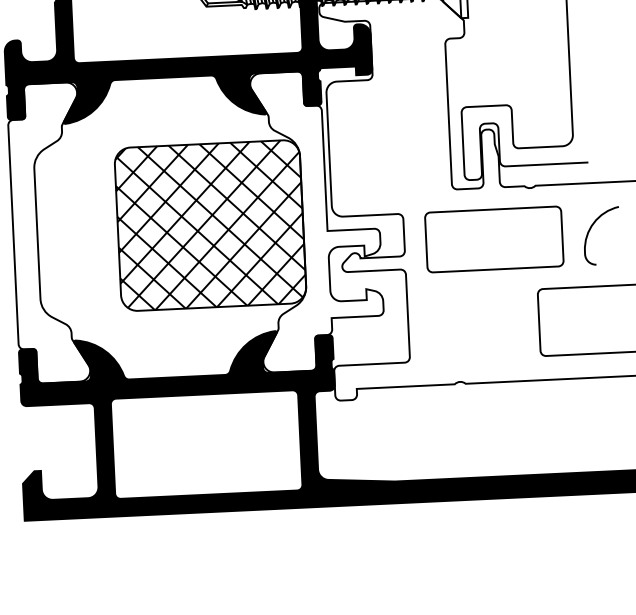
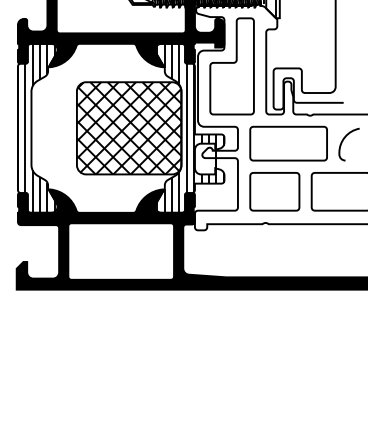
part: (386, 107) -> (231, 66), added
hatch: (319, 219) -> (190, 127), added
hatch: (44, 231) -> (35, 127), added
part: (473, 325) -> (274, 191), added

